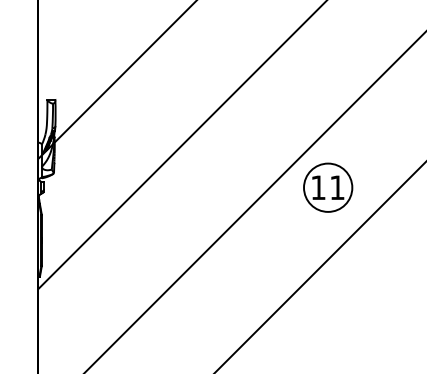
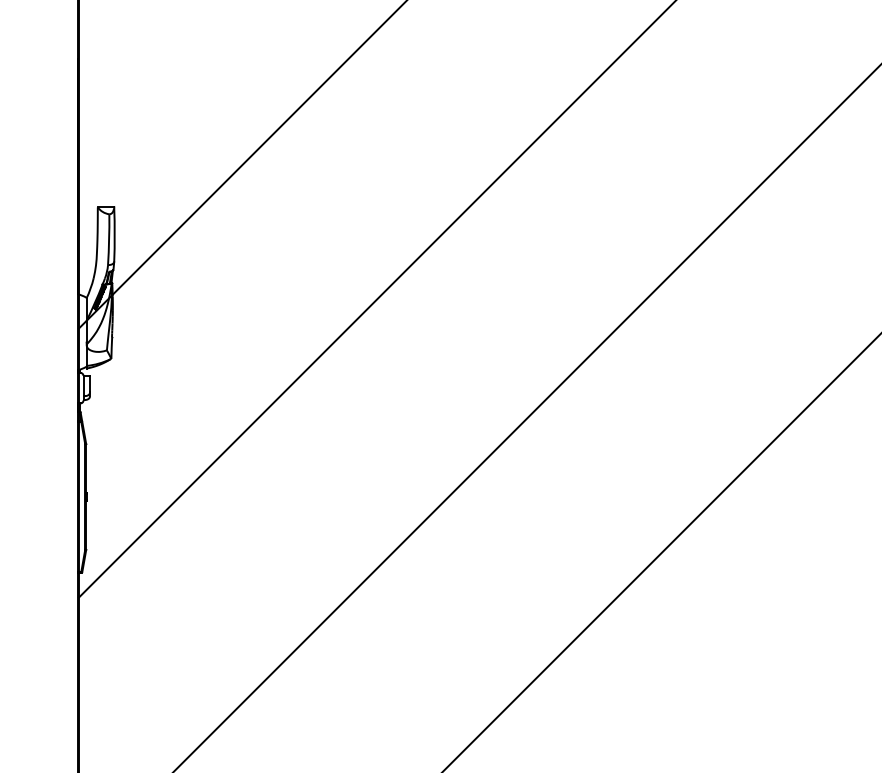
part: (328, 187) -> (678, 387), removed

